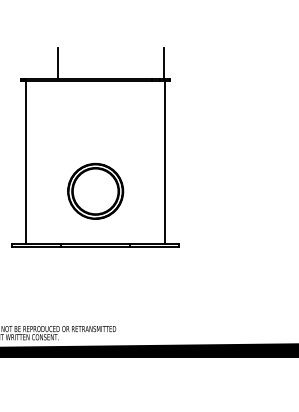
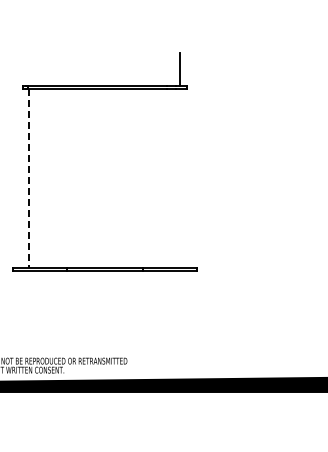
line: (58, 63) -> (63, 69), removed
line: (26, 162) -> (28, 178), solid -> dashed
line: (164, 162) -> (180, 178), removed
part: (95, 190) -> (104, 209), removed

